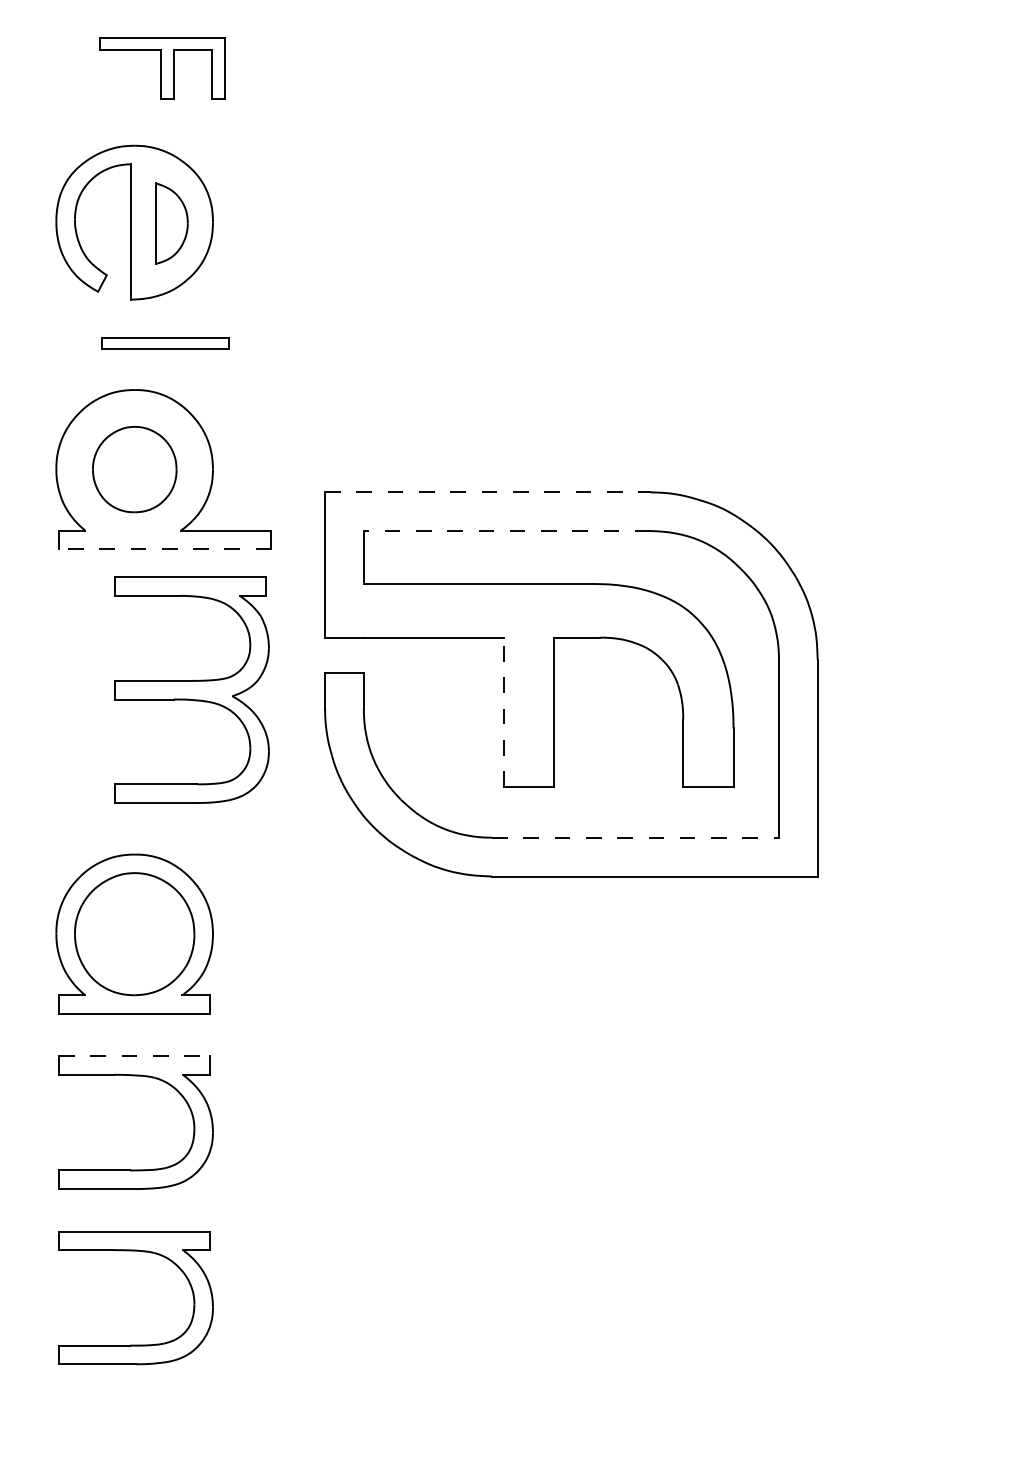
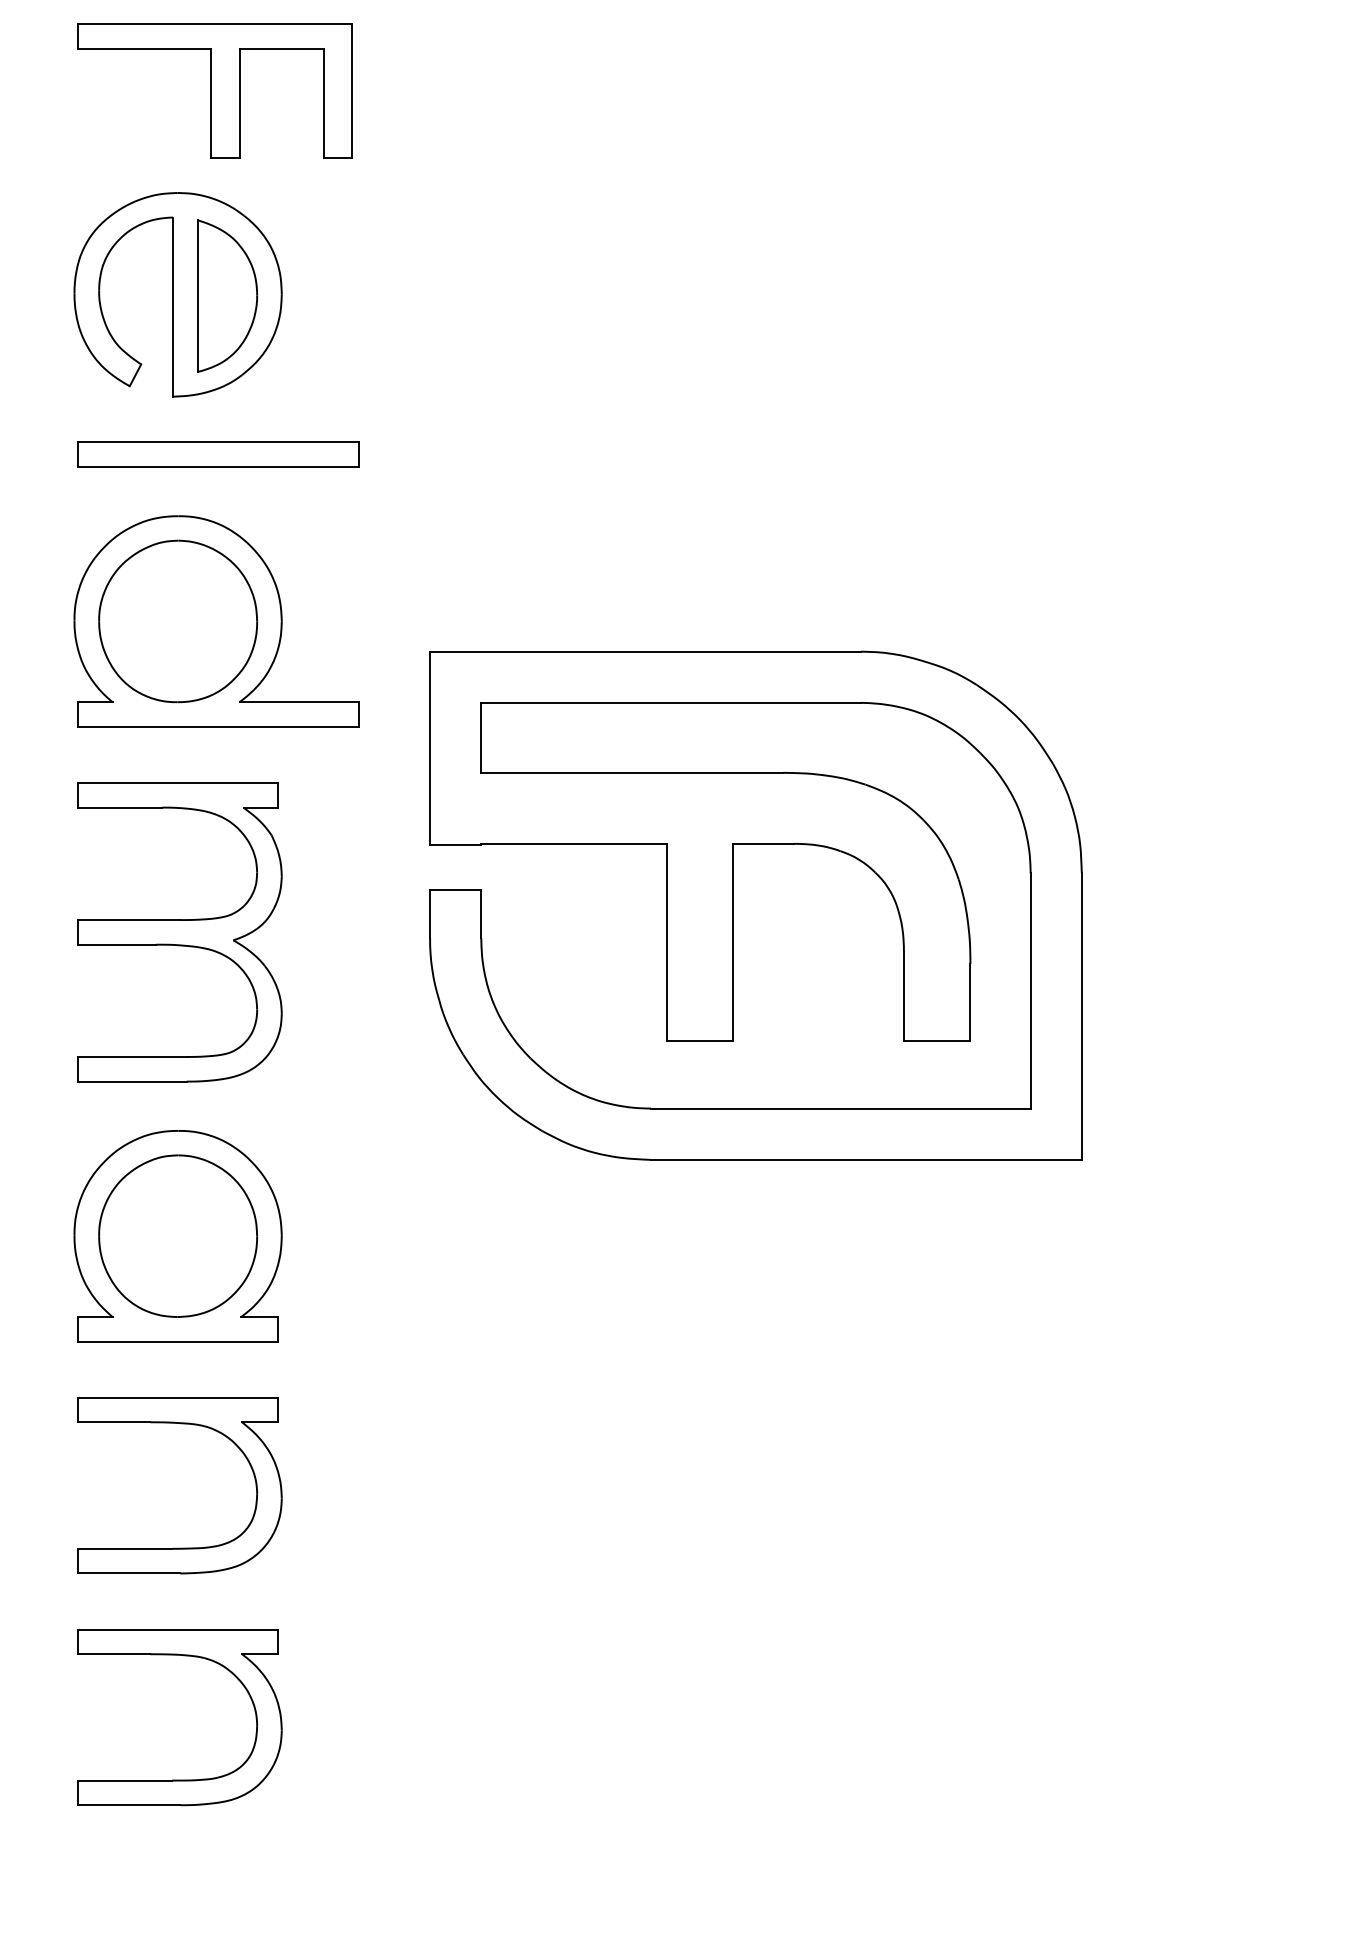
part: (162, 68) -> (214, 90), size x1.67
part: (172, 223) -> (227, 295), size x1.43
part: (165, 343) -> (218, 454), size x1.67
part: (134, 469) -> (178, 621), size x1.43
line: (487, 492) -> (645, 651), dashed -> solid
line: (507, 530) -> (671, 702), dashed -> solid
line: (165, 548) -> (218, 726), dashed -> solid
part: (191, 690) -> (179, 932), moved
line: (504, 712) -> (667, 942), dashed -> solid
line: (635, 837) -> (840, 1108), dashed -> solid
line: (134, 1056) -> (178, 1397), dashed -> solid

